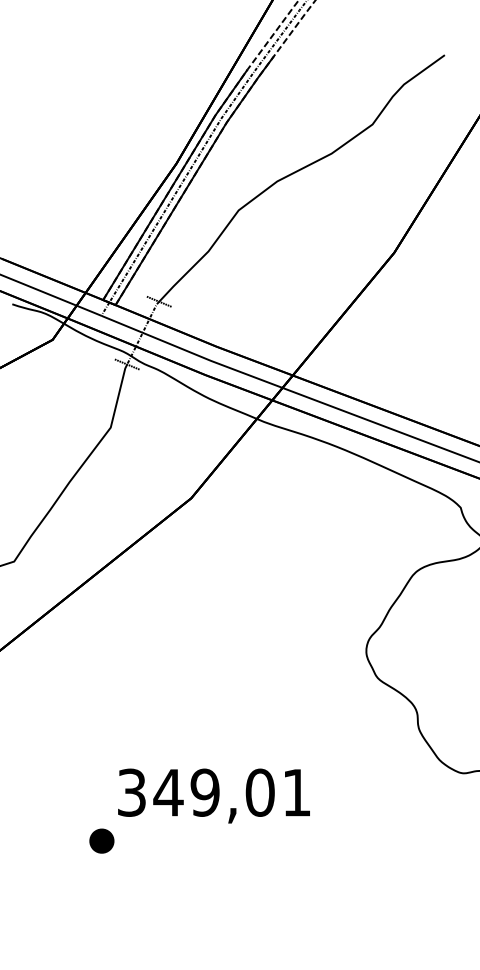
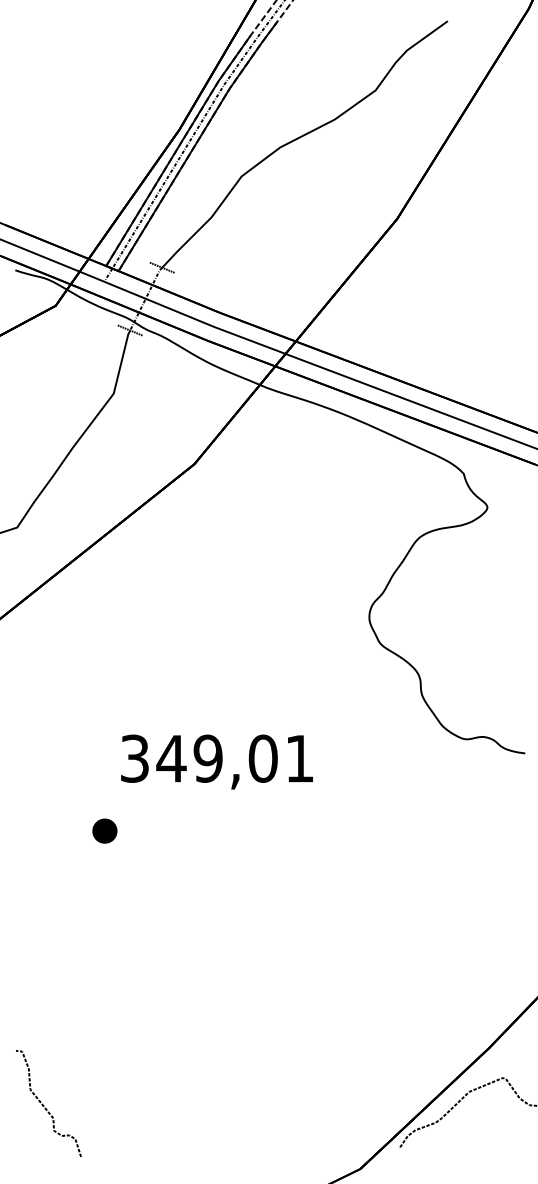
part: (101, 840) -> (104, 830), moved

